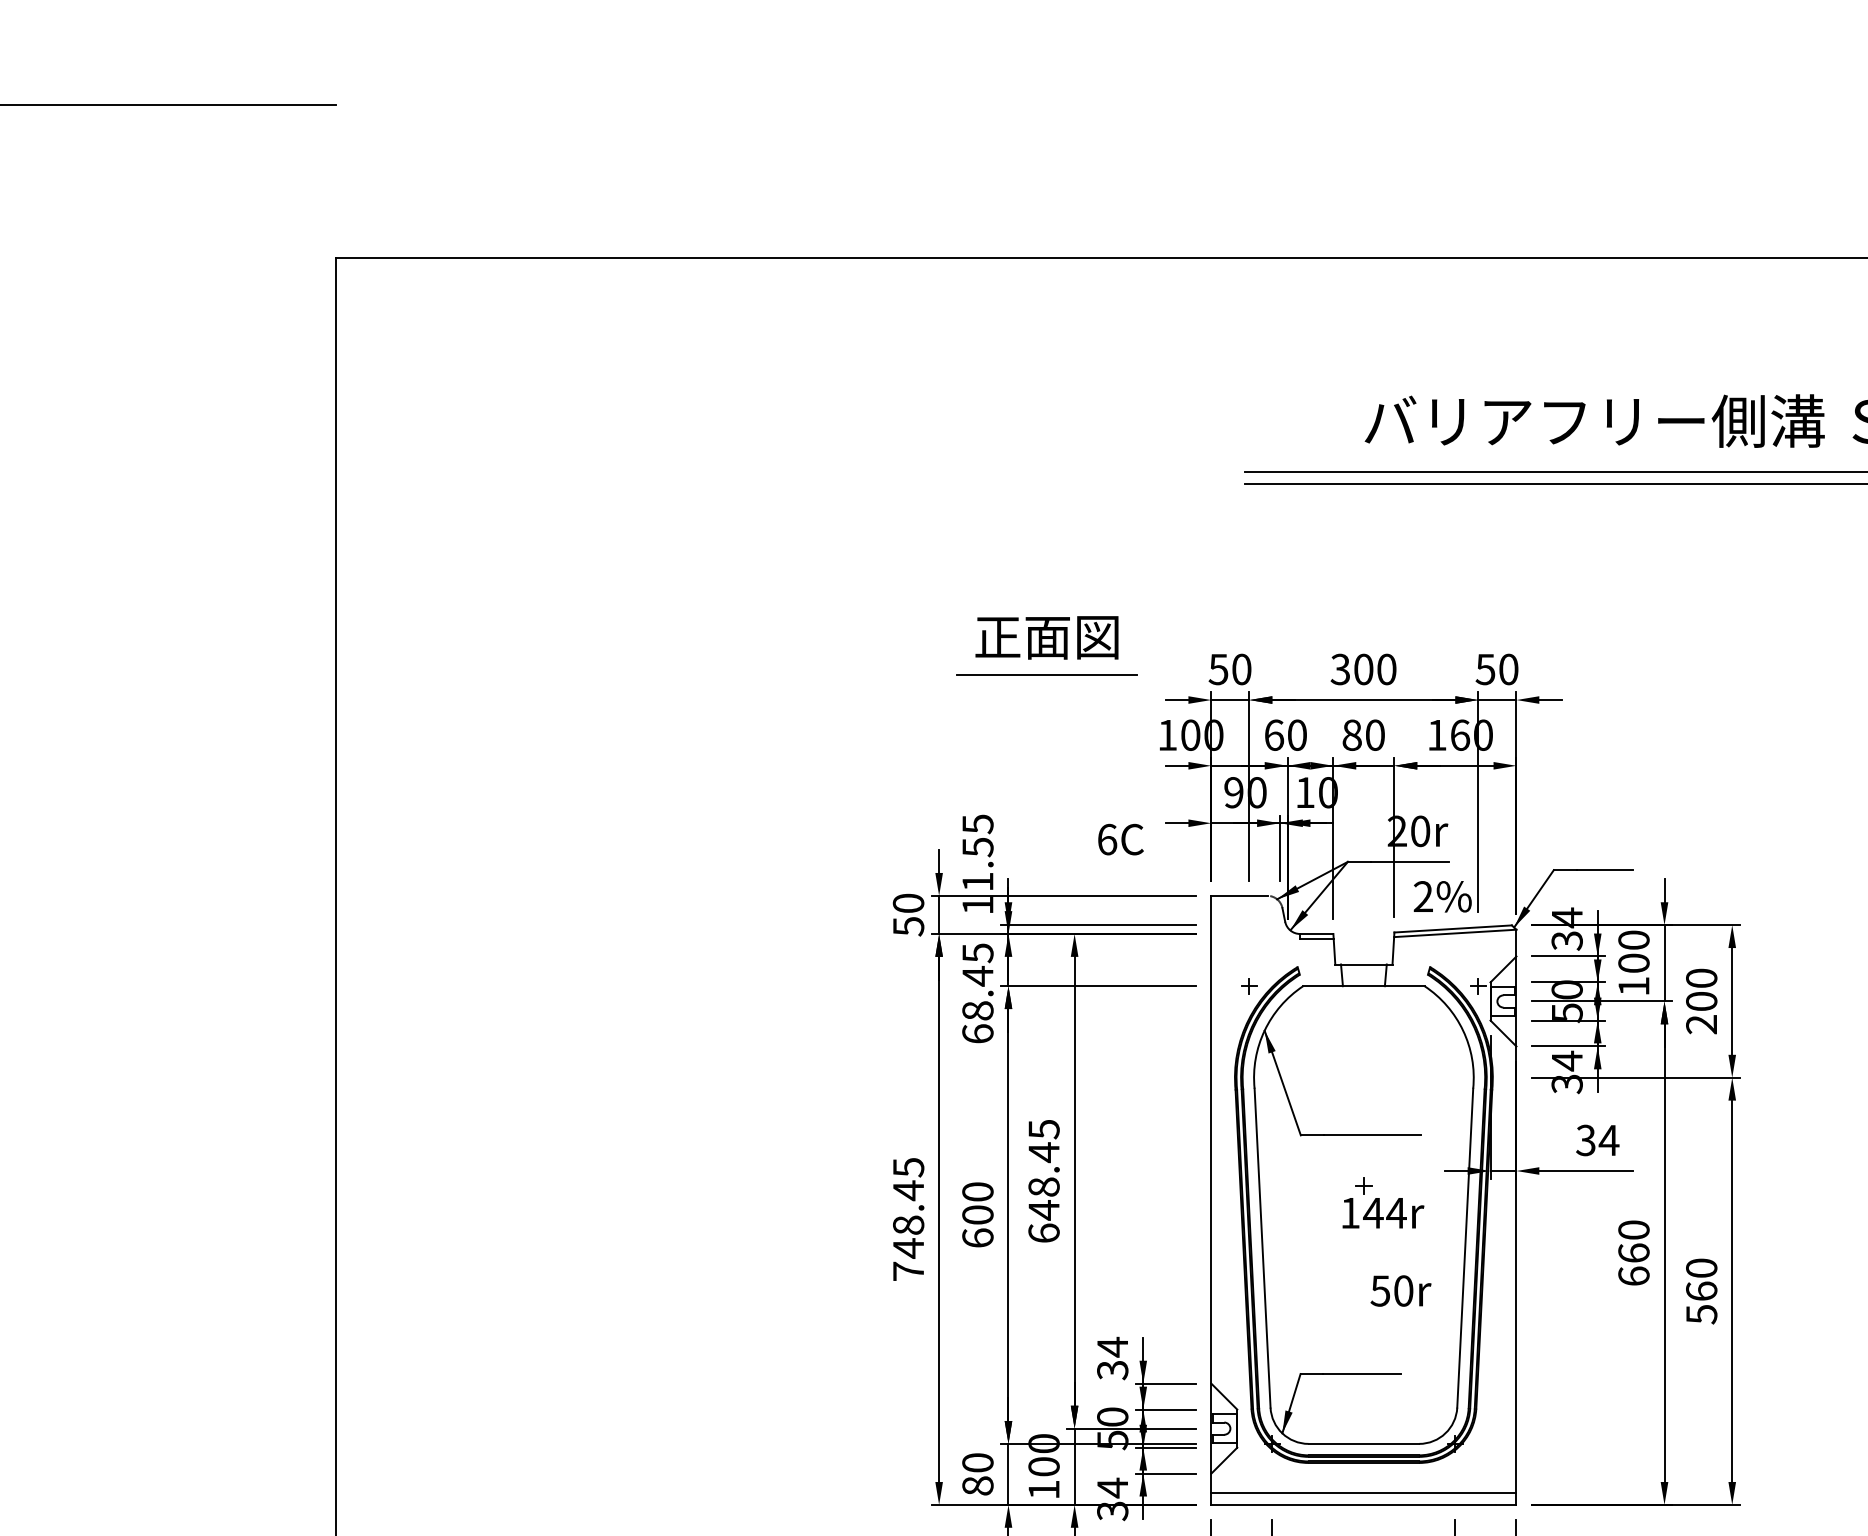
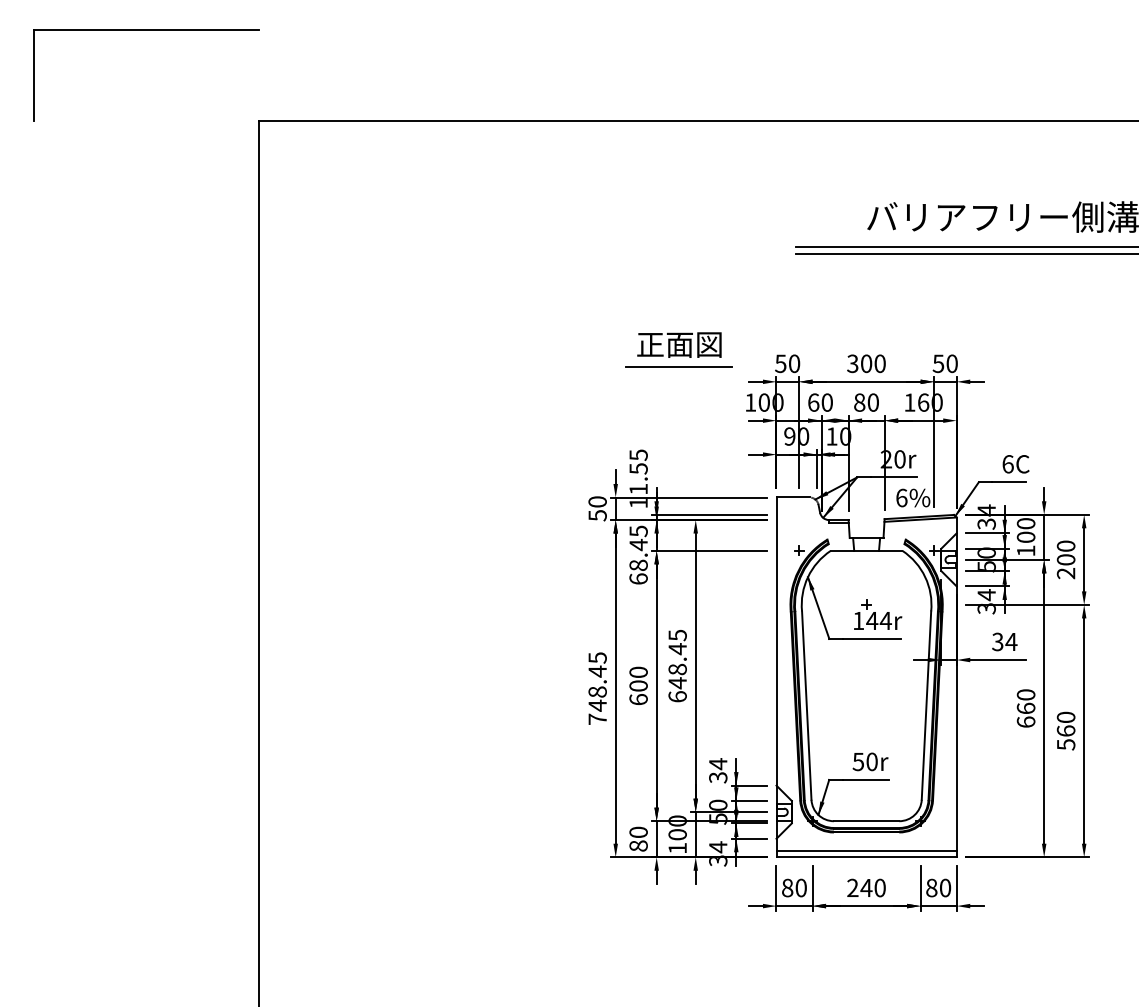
text: (1119, 839) -> (1015, 464), moved
text: (1422, 895) -> (901, 497), 2% -> 6%
part: (1384, 1202) -> (878, 614), moved
text: (1400, 1290) -> (870, 761), moved

